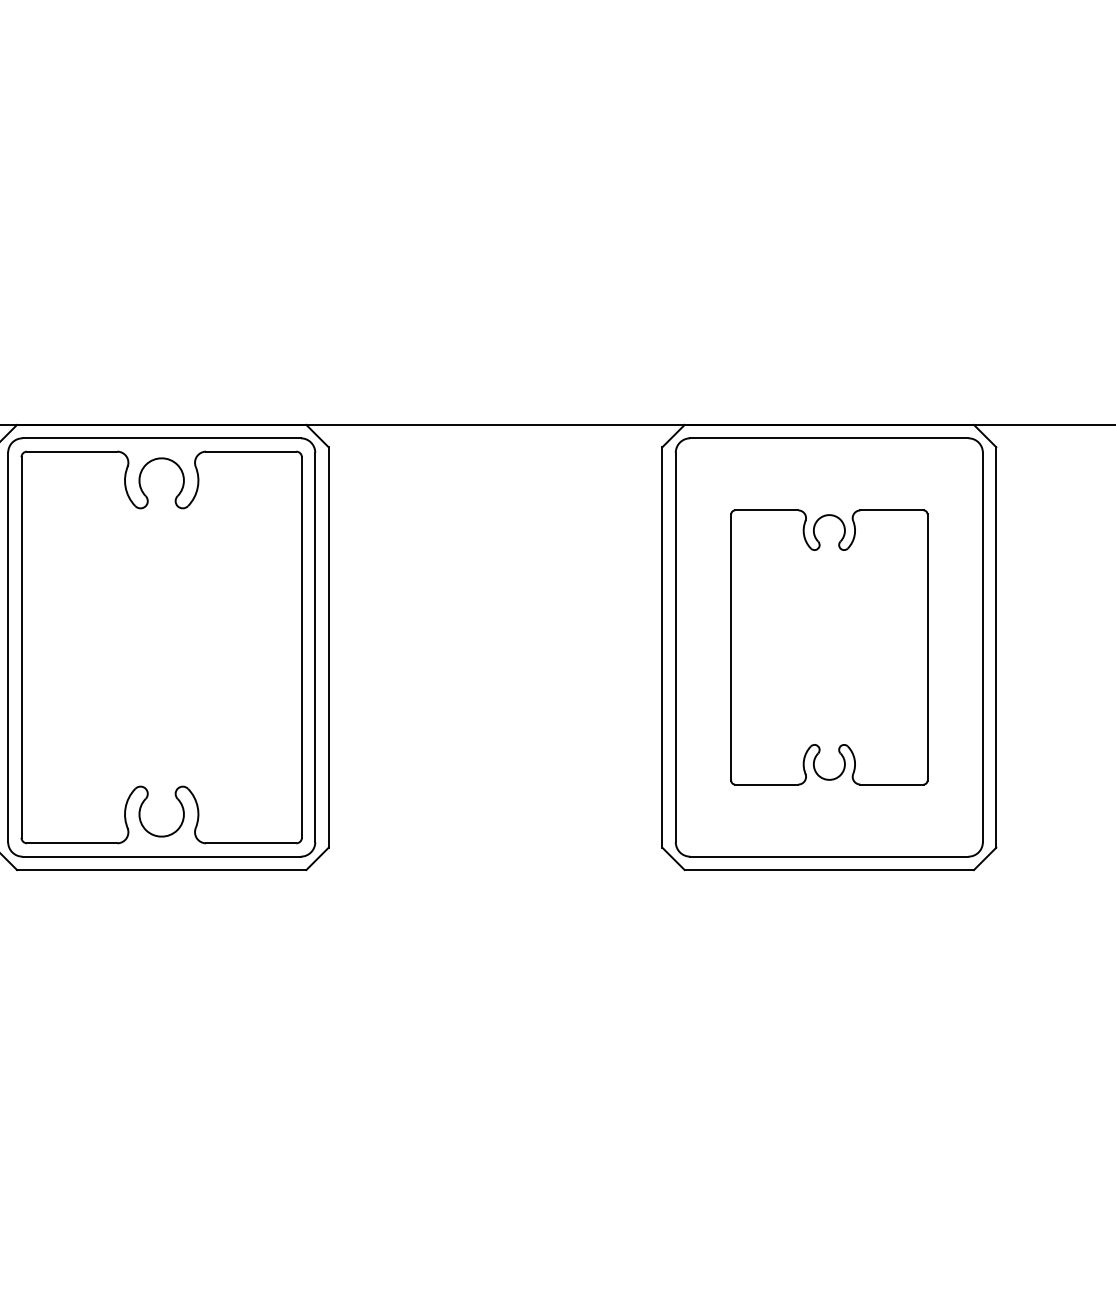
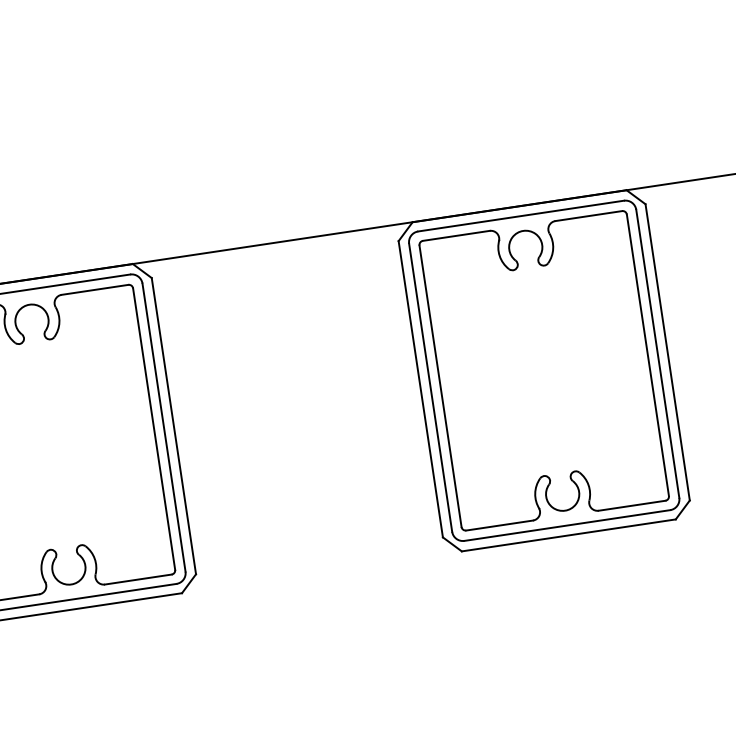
part: (829, 647) -> (544, 370), size x1.43

